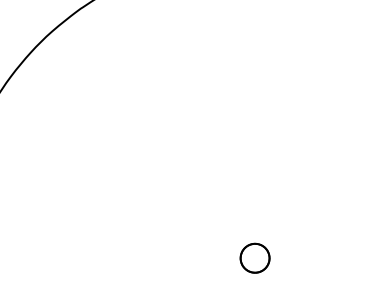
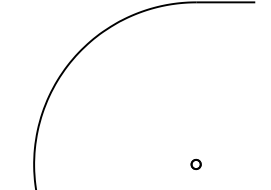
part: (253, 258) -> (195, 164), size x0.6

